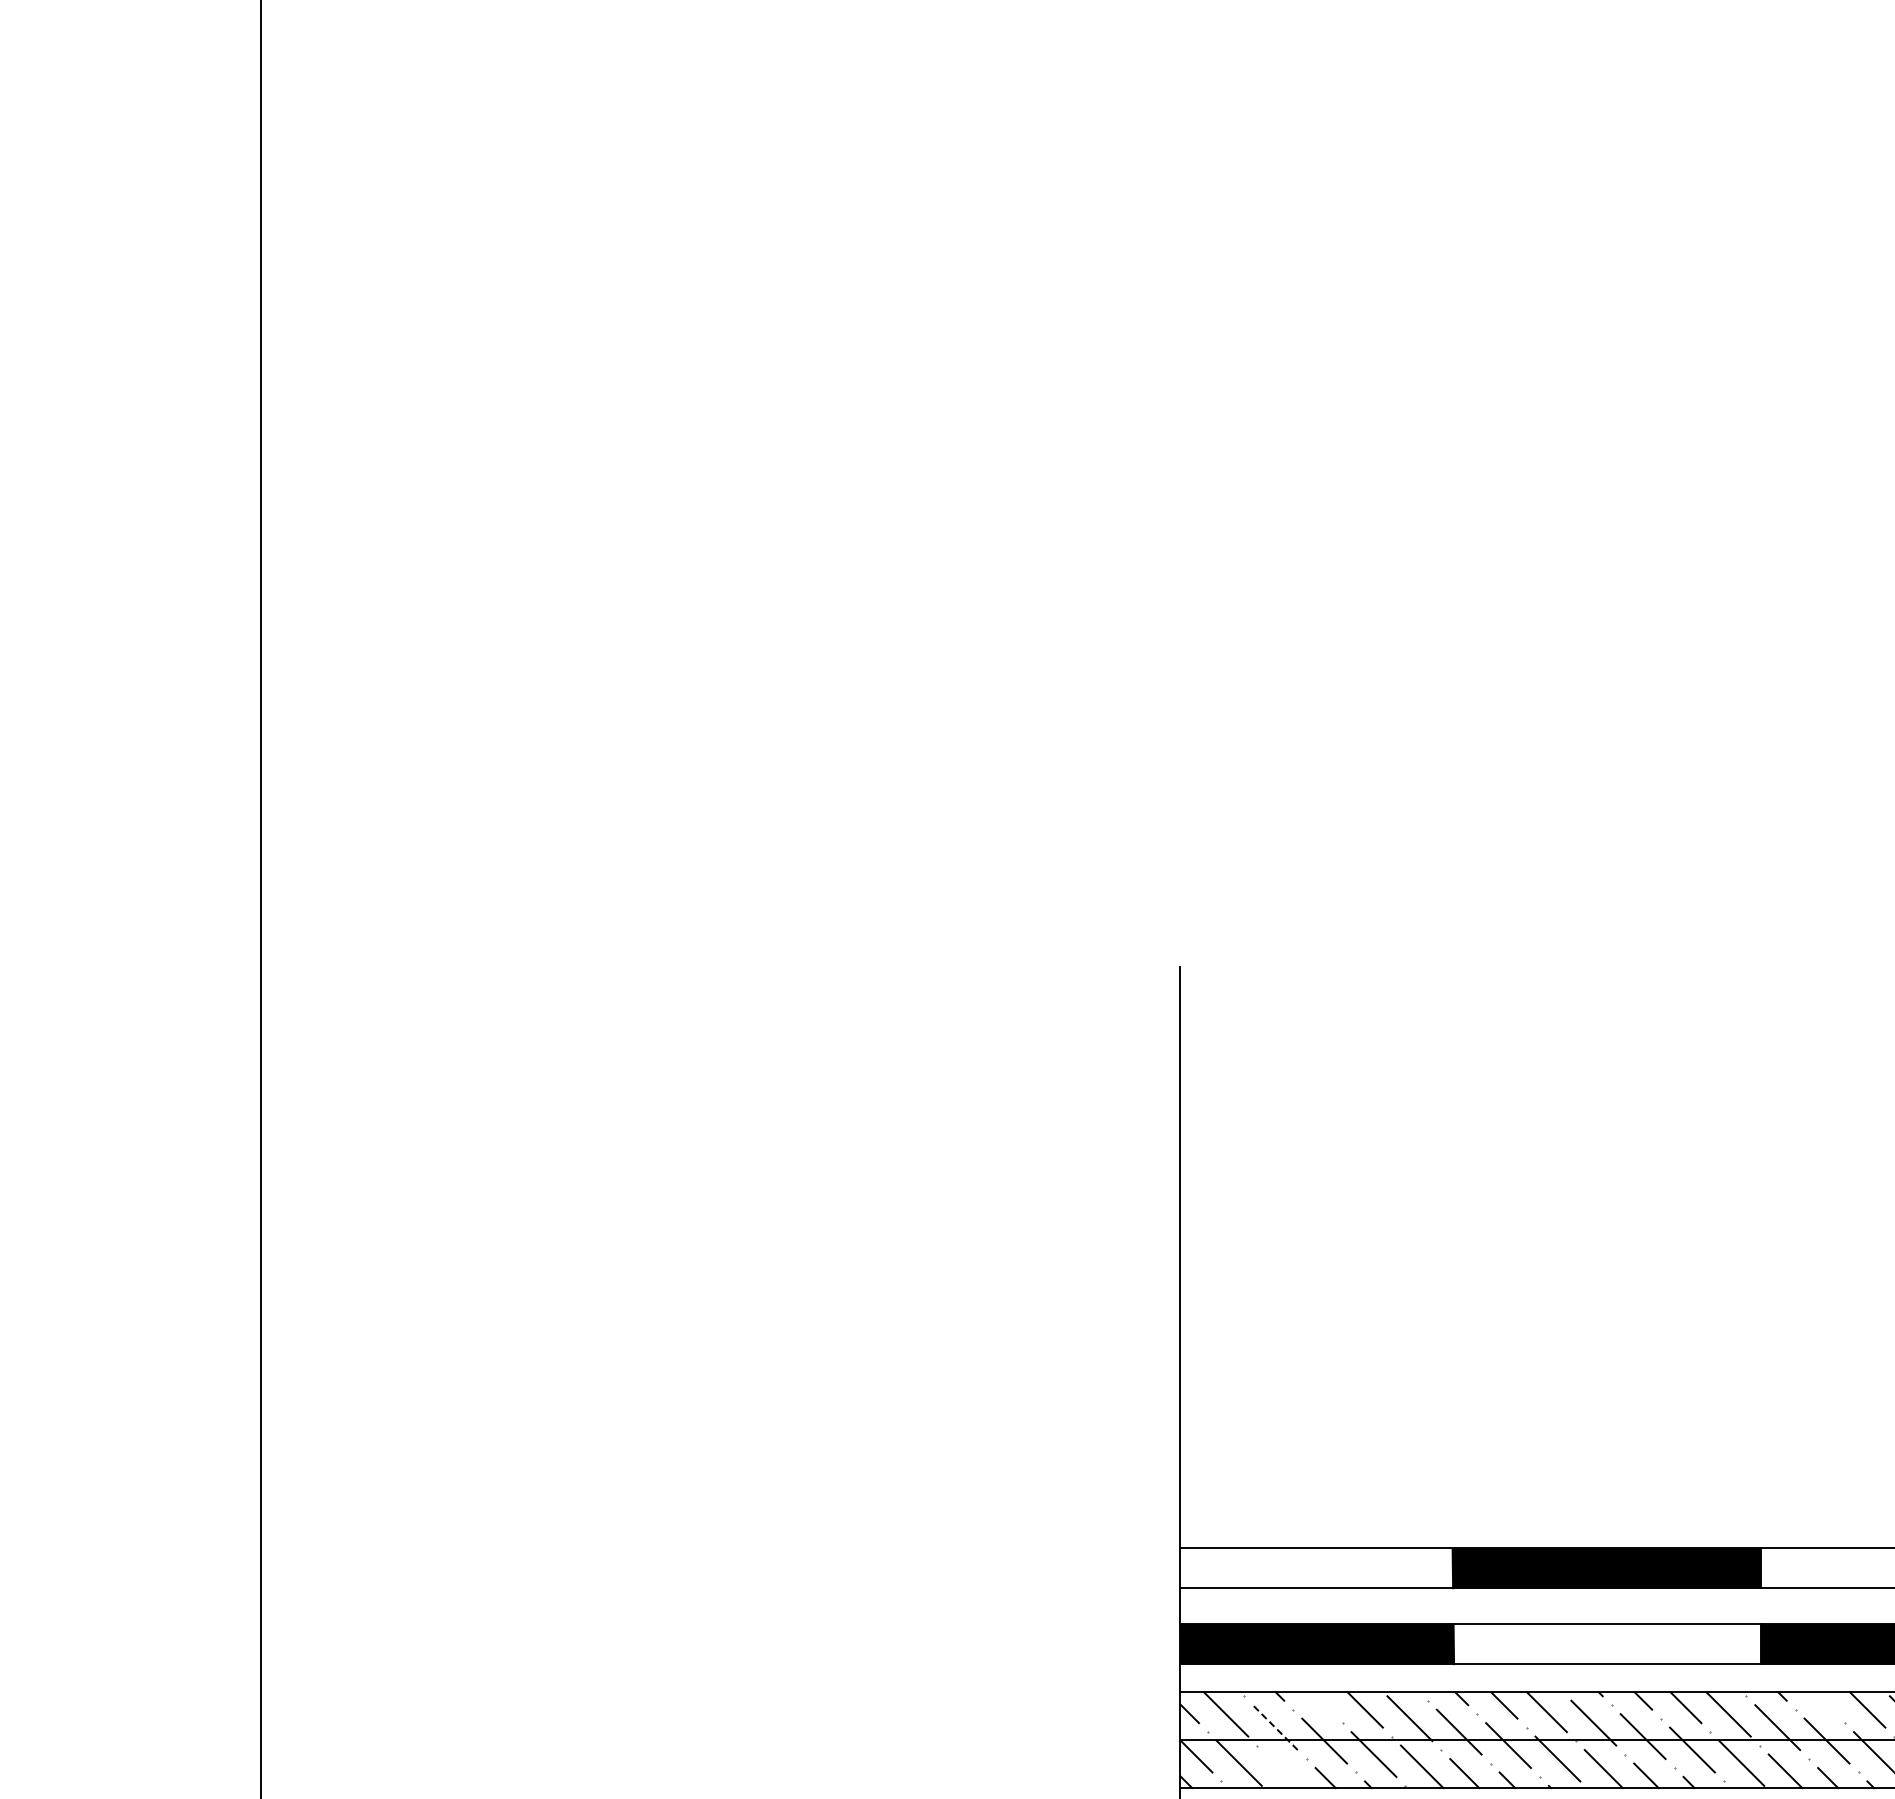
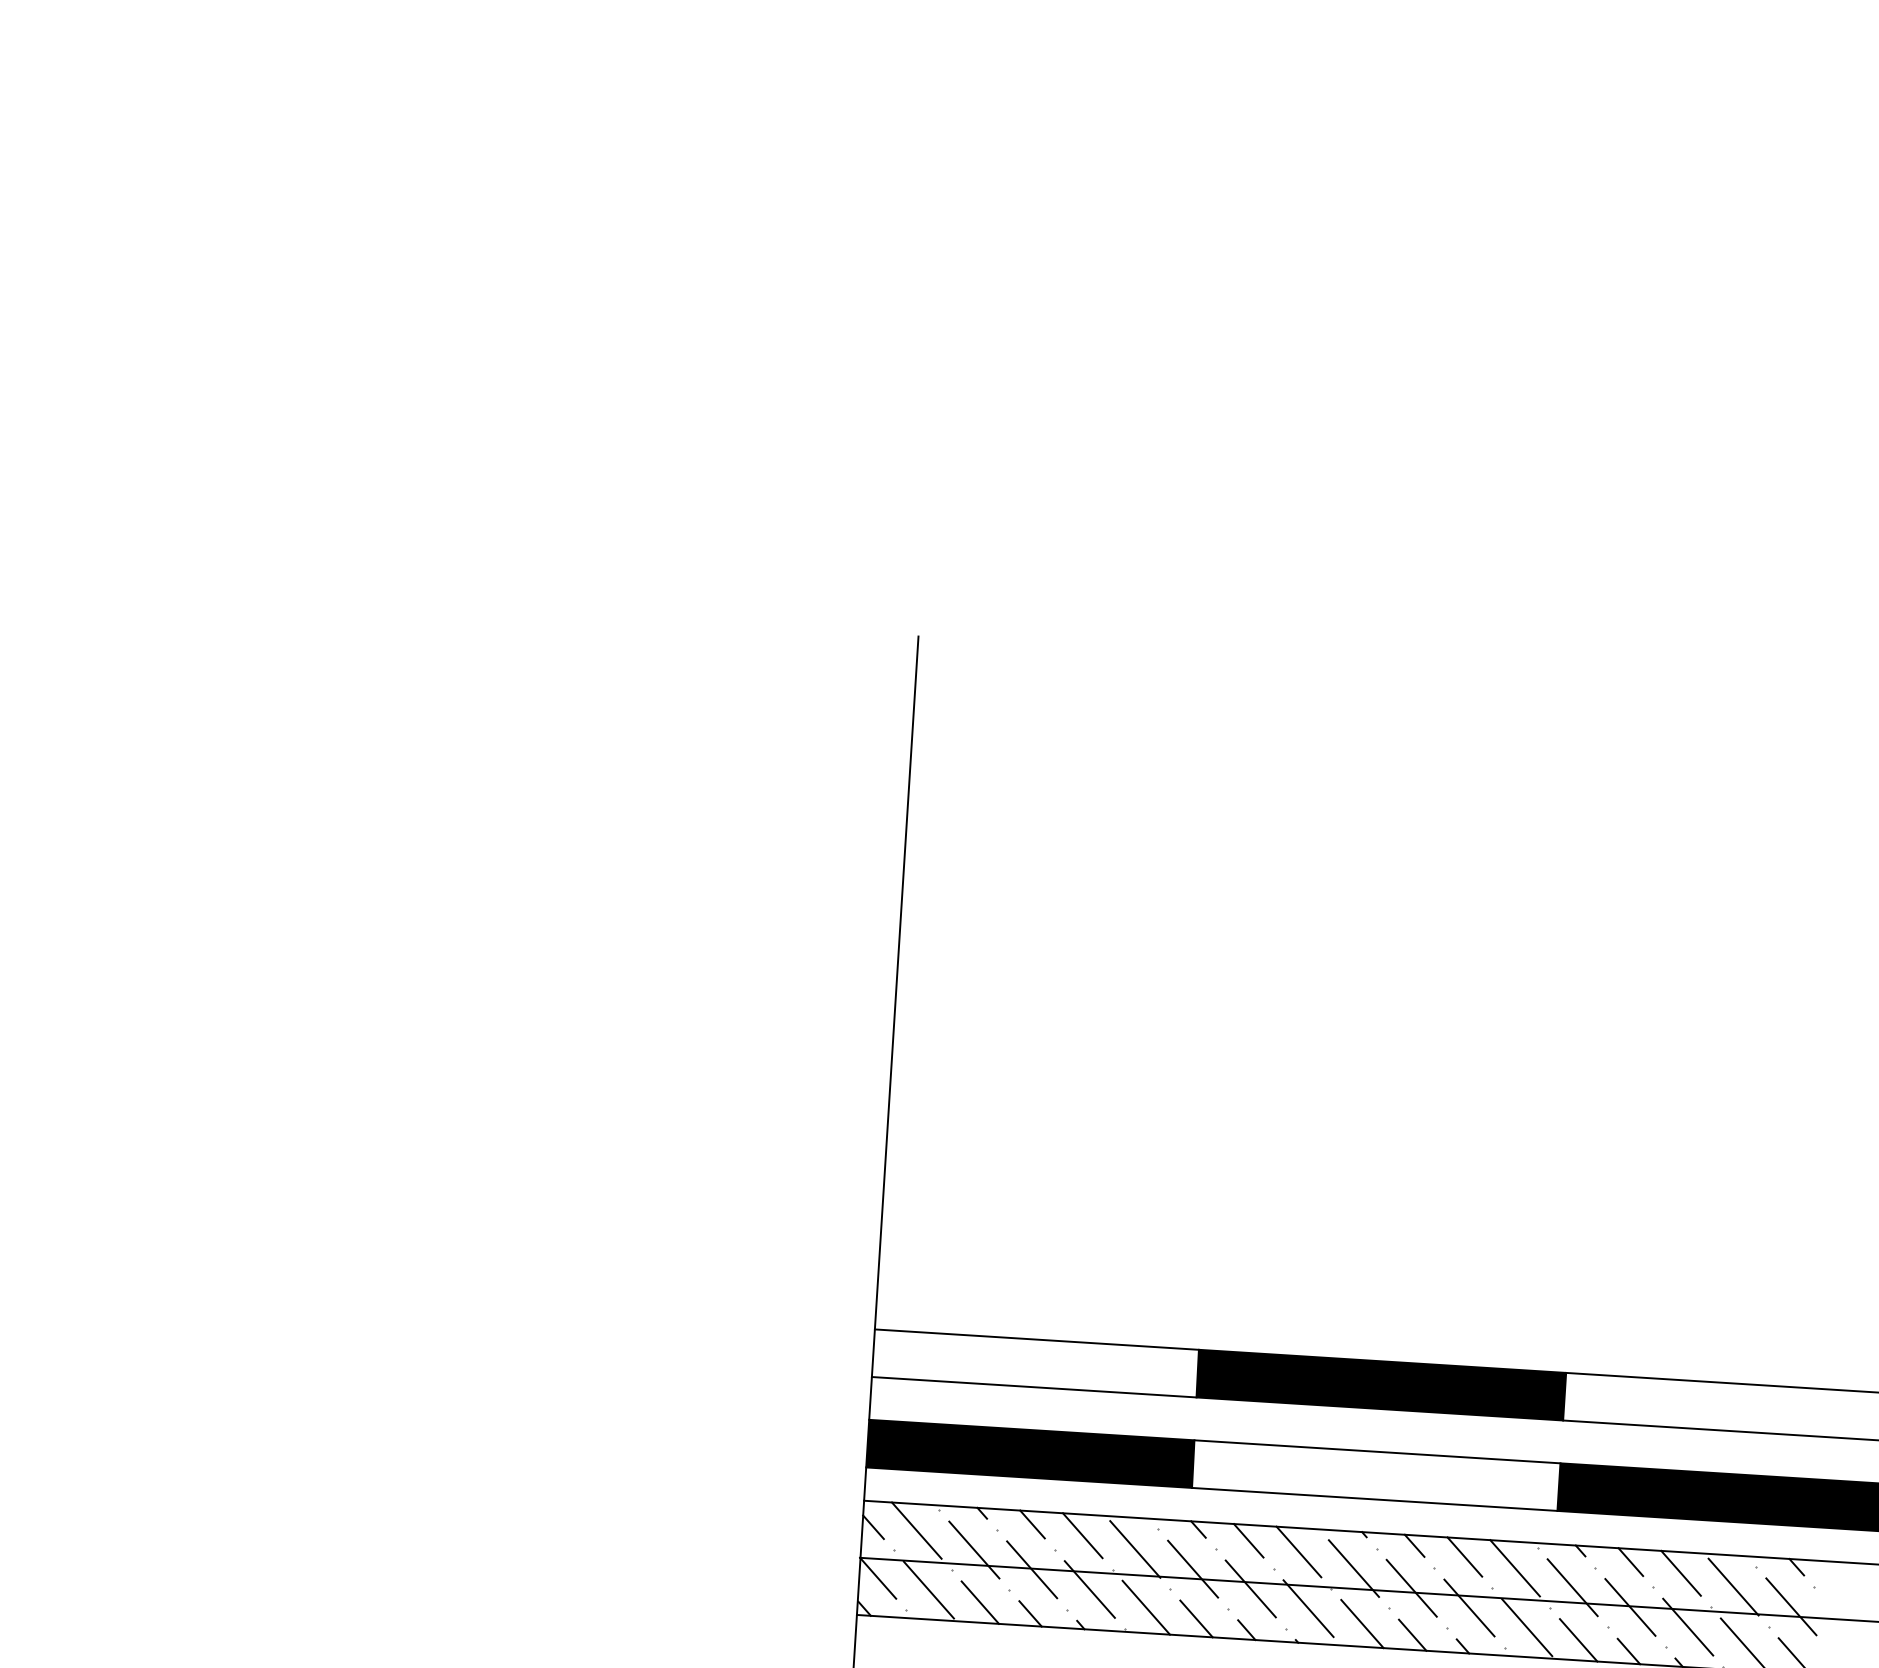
line: (1322, 1703) -> (1032, 1524), added
line: (1825, 1703) -> (1631, 1562), added
line: (1275, 1727) -> (974, 1549), dashed -> solid
line: (1282, 1771) -> (979, 1602), added

